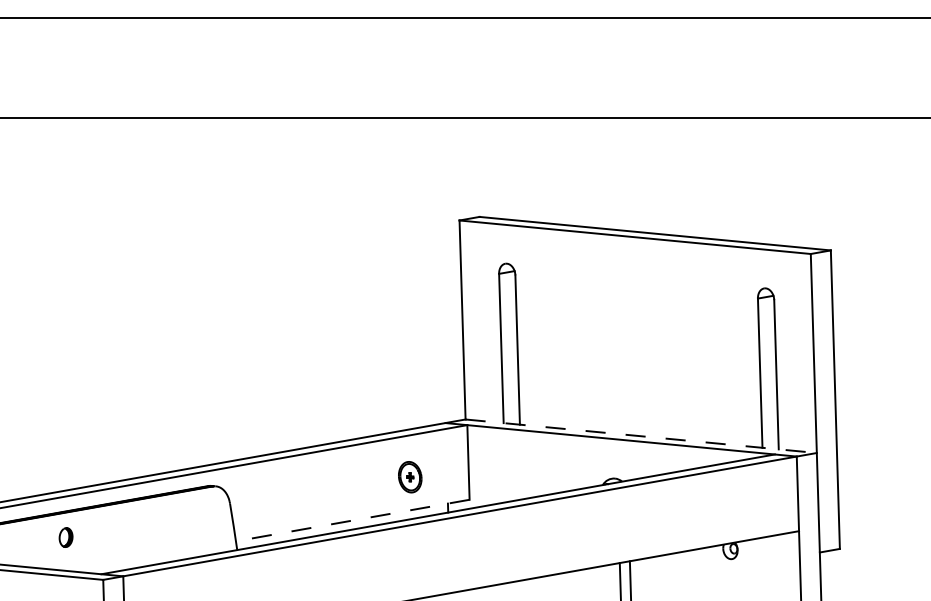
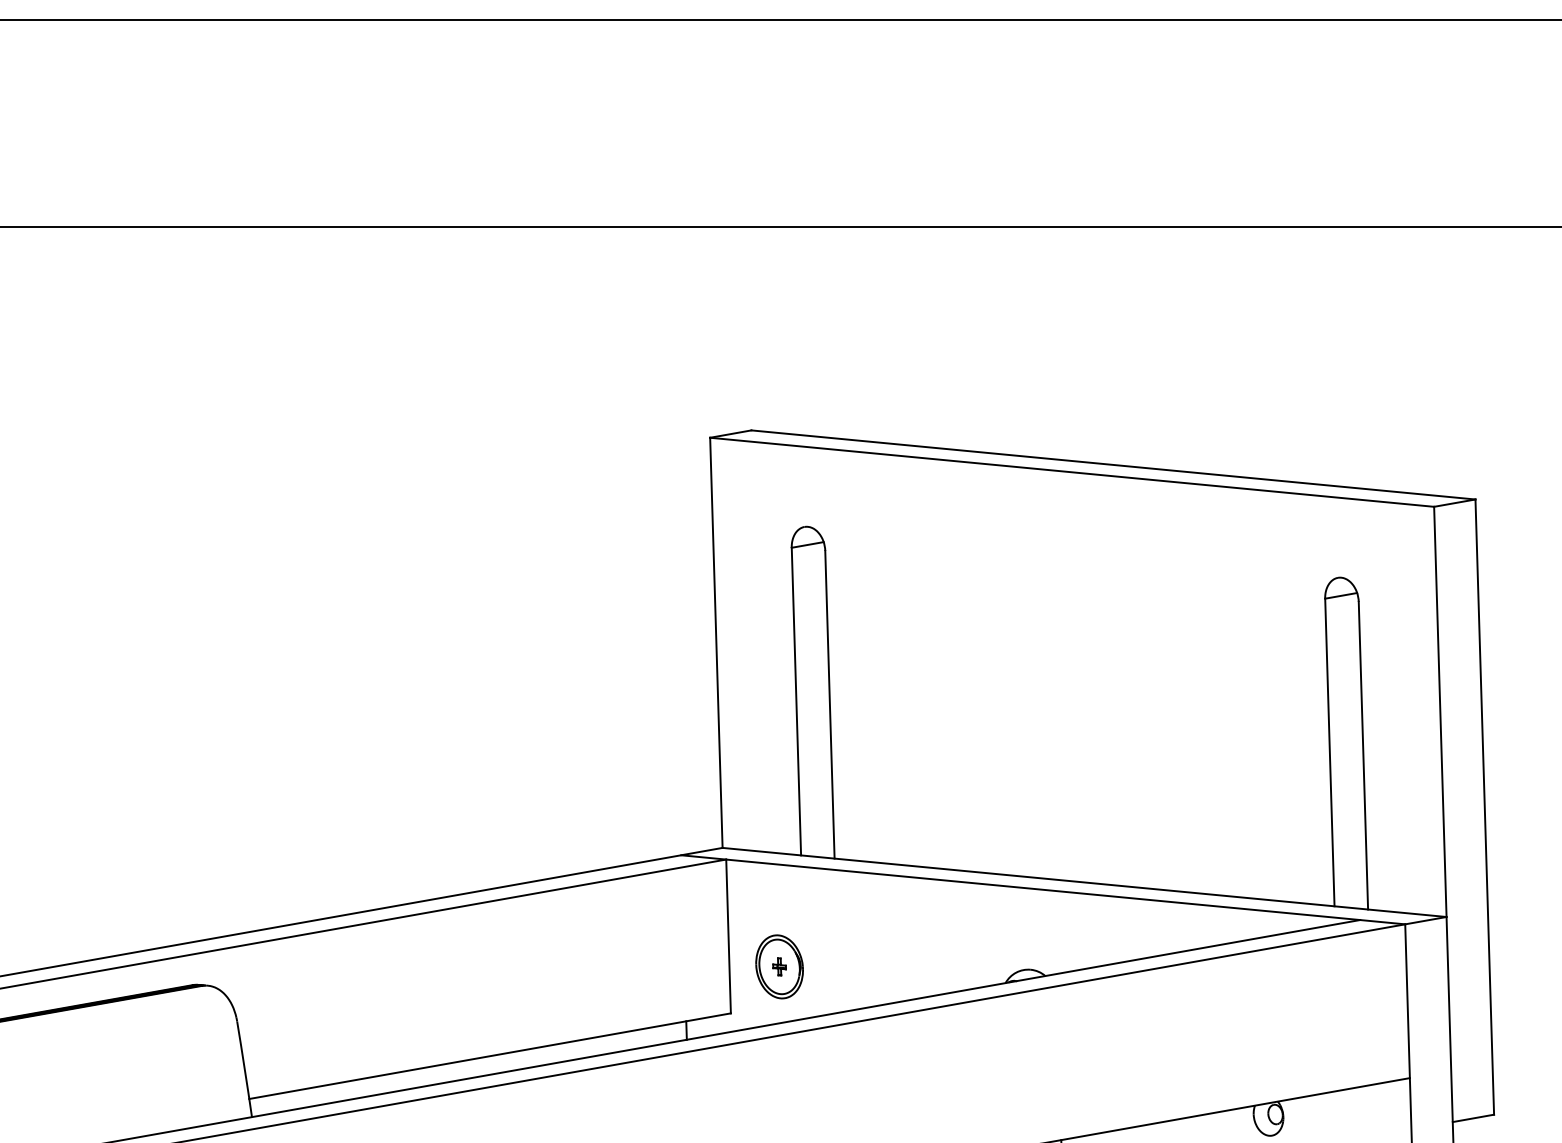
line: (641, 436) -> (1085, 882), dashed -> solid
part: (410, 477) -> (780, 967), moved
line: (352, 520) -> (489, 1056), dashed -> solid

